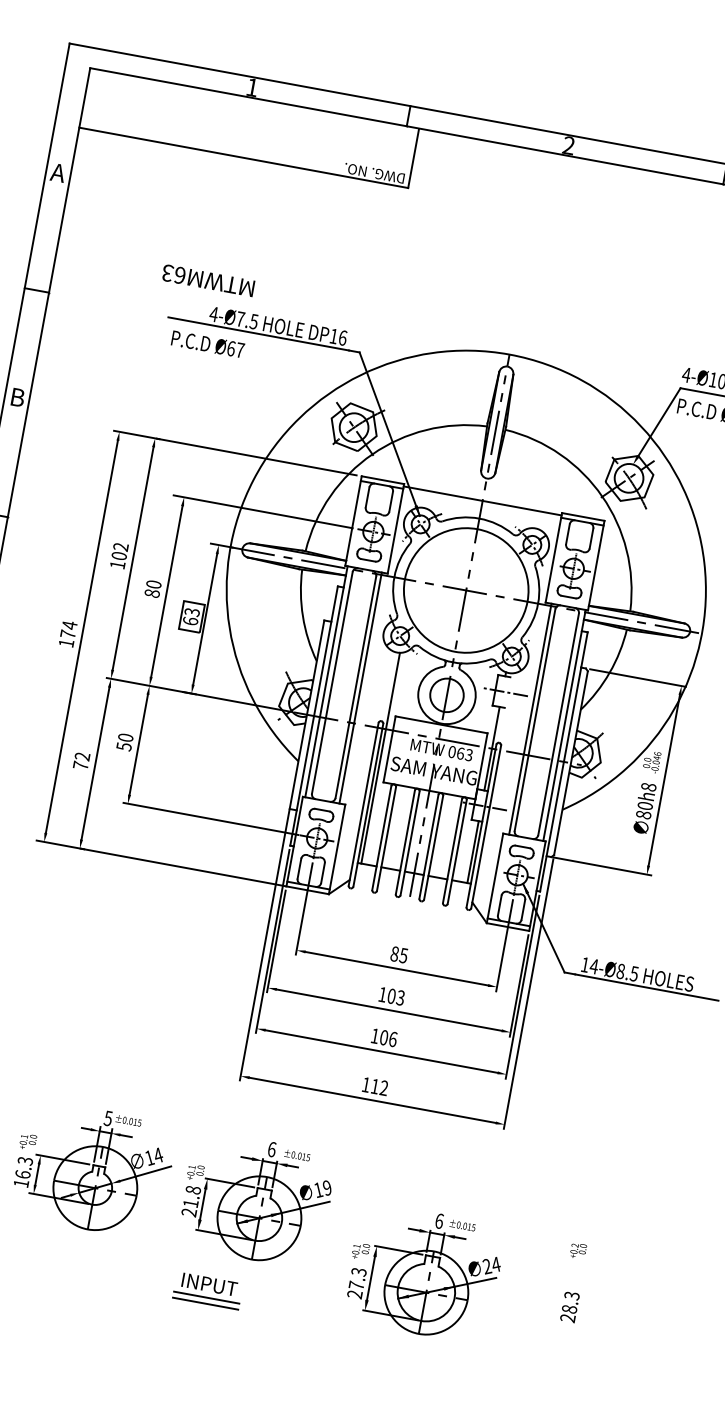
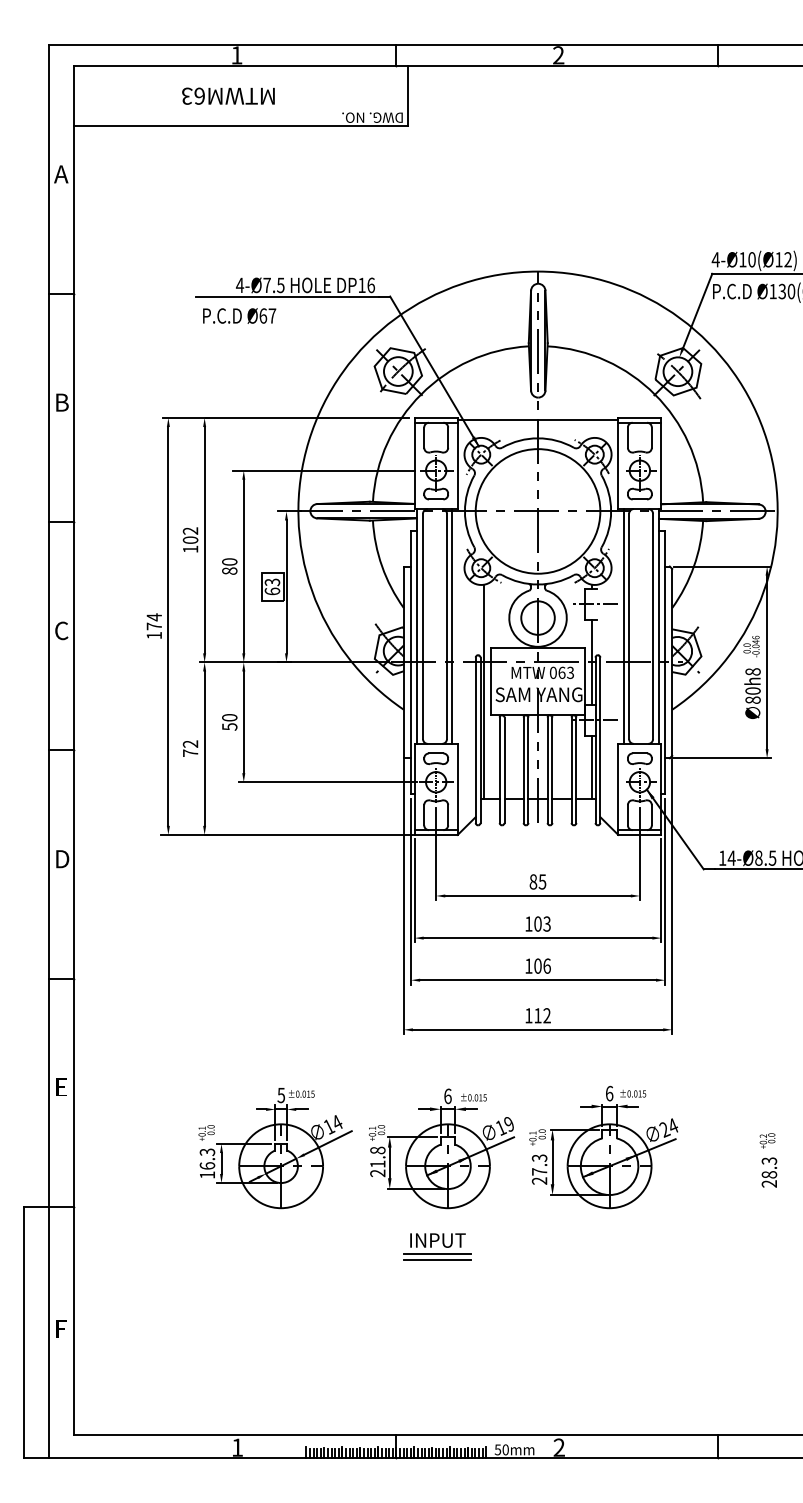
text: (208, 279) -> (228, 95), moved
part: (423, 1273) -> (603, 1147), moved
part: (208, 1290) -> (437, 1246), moved
text: (570, 1307) -> (769, 1172), moved

